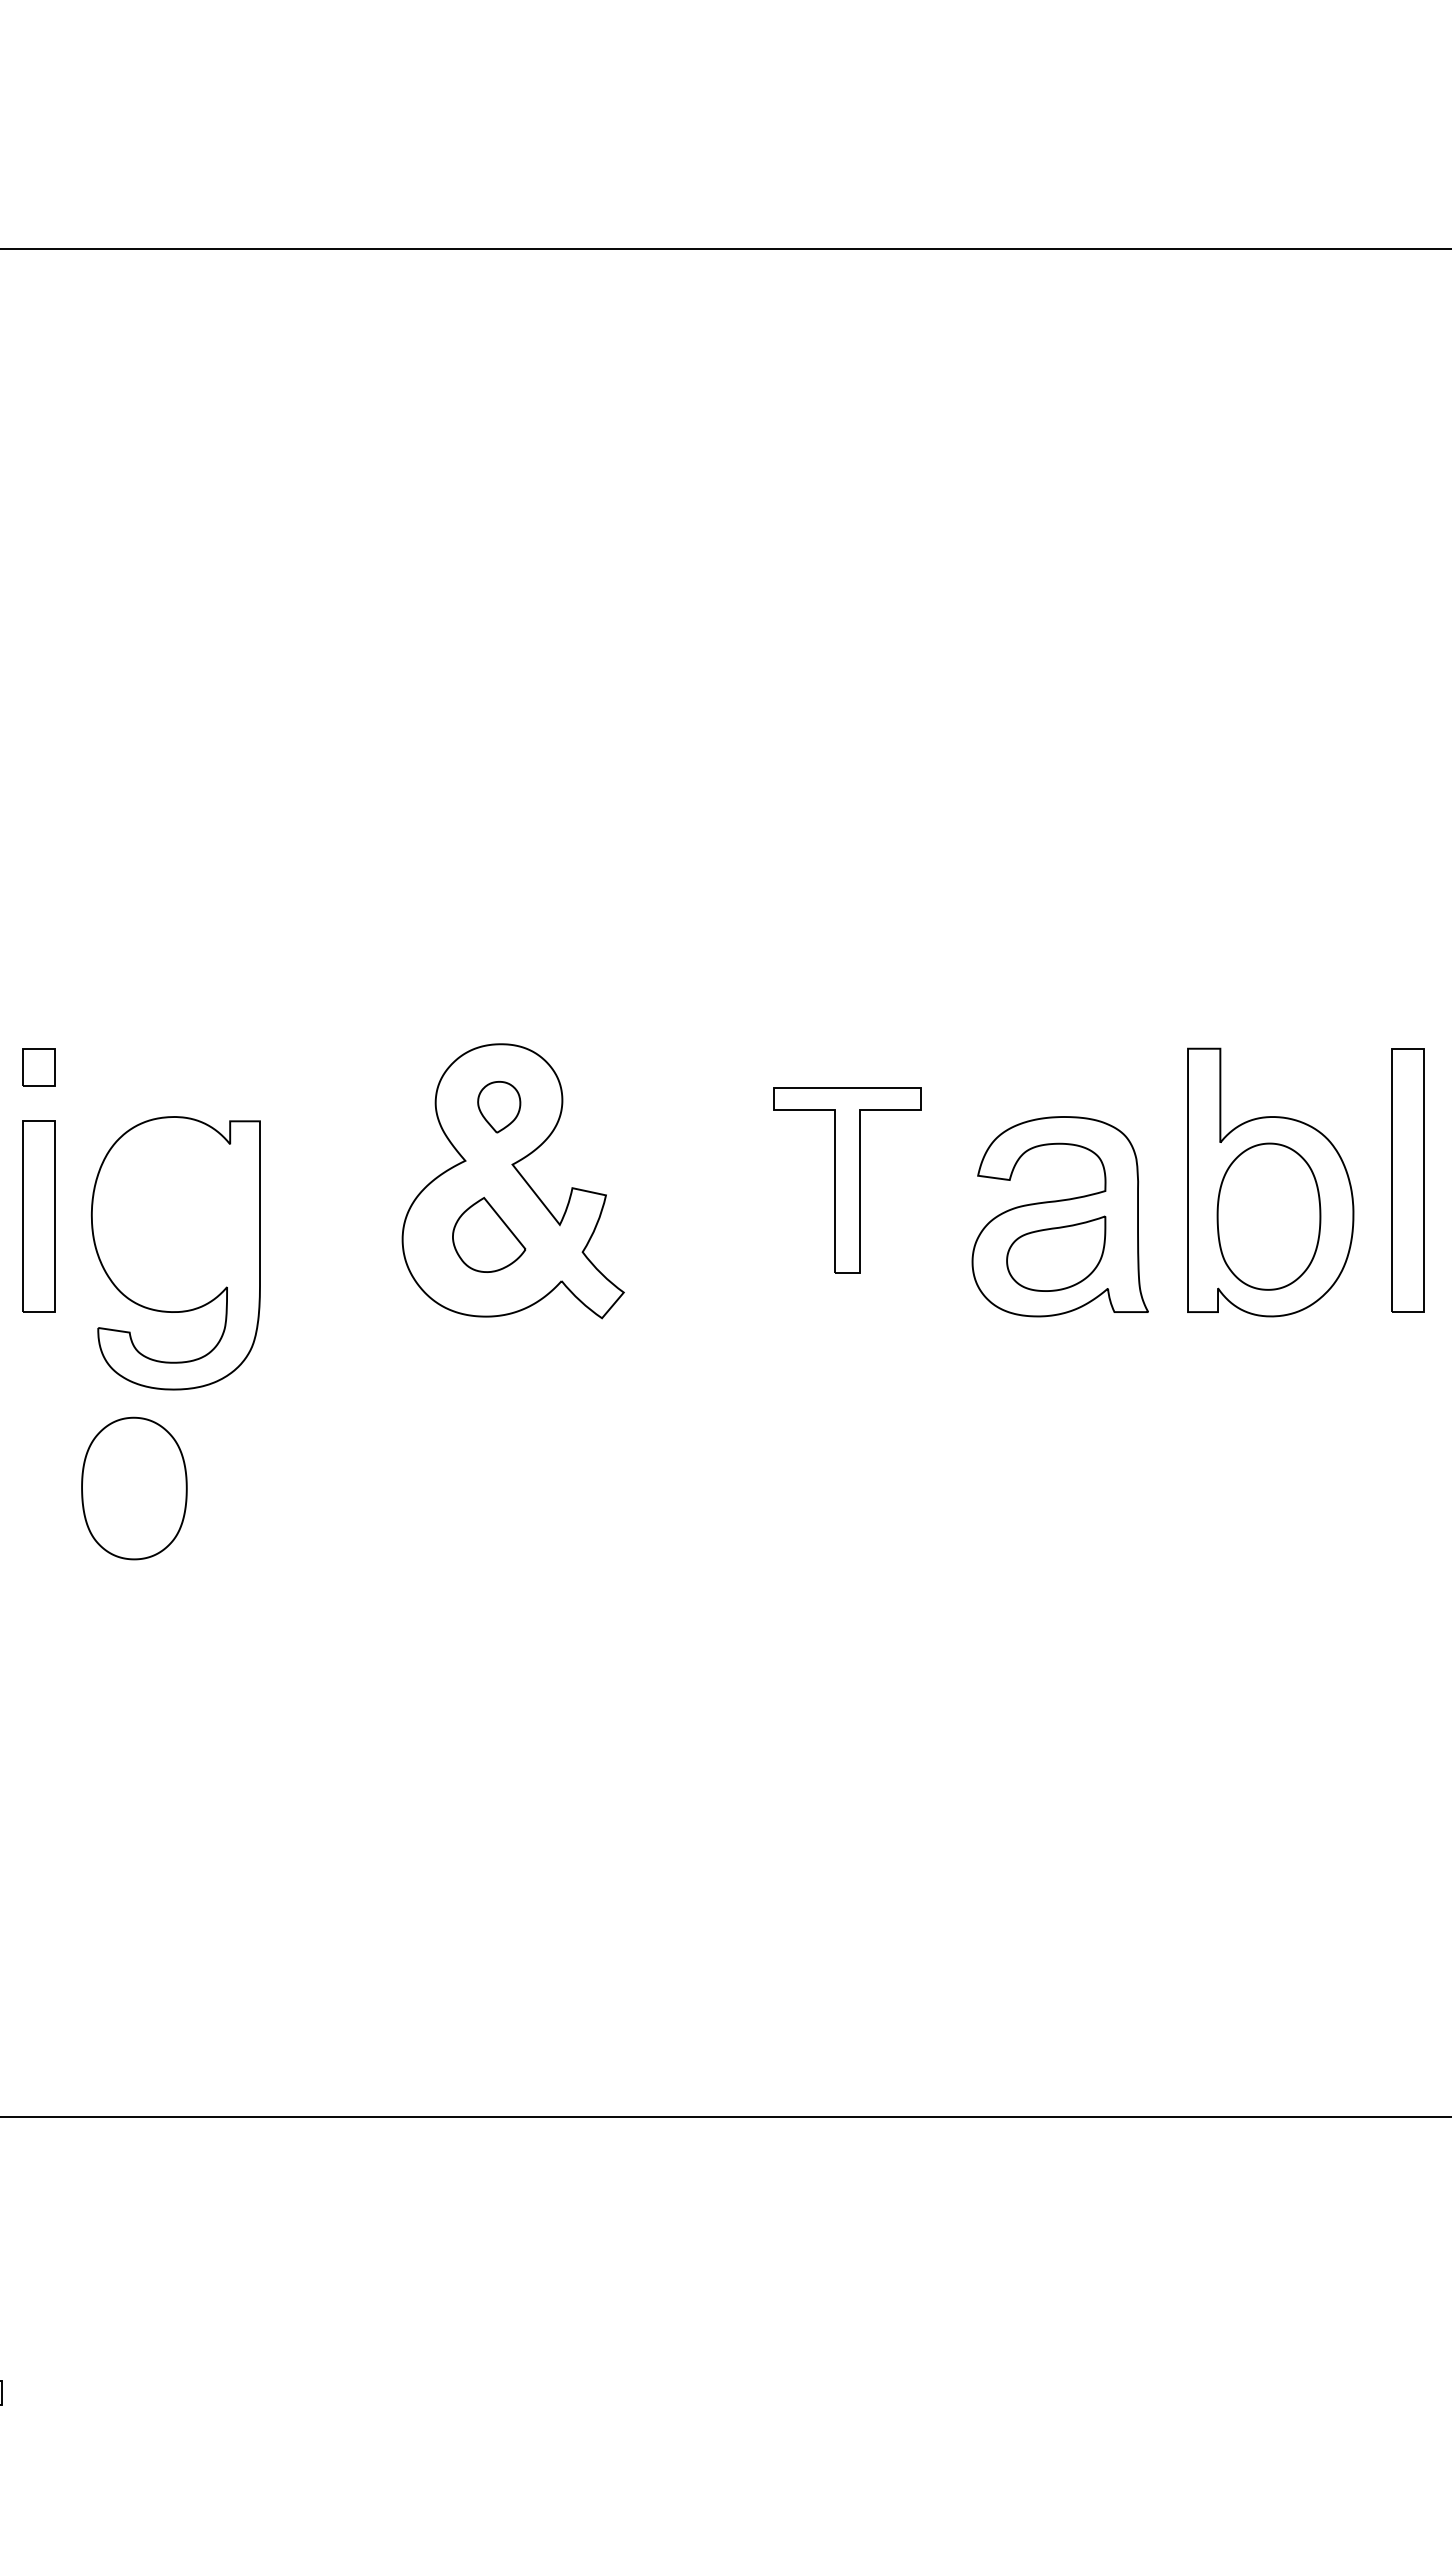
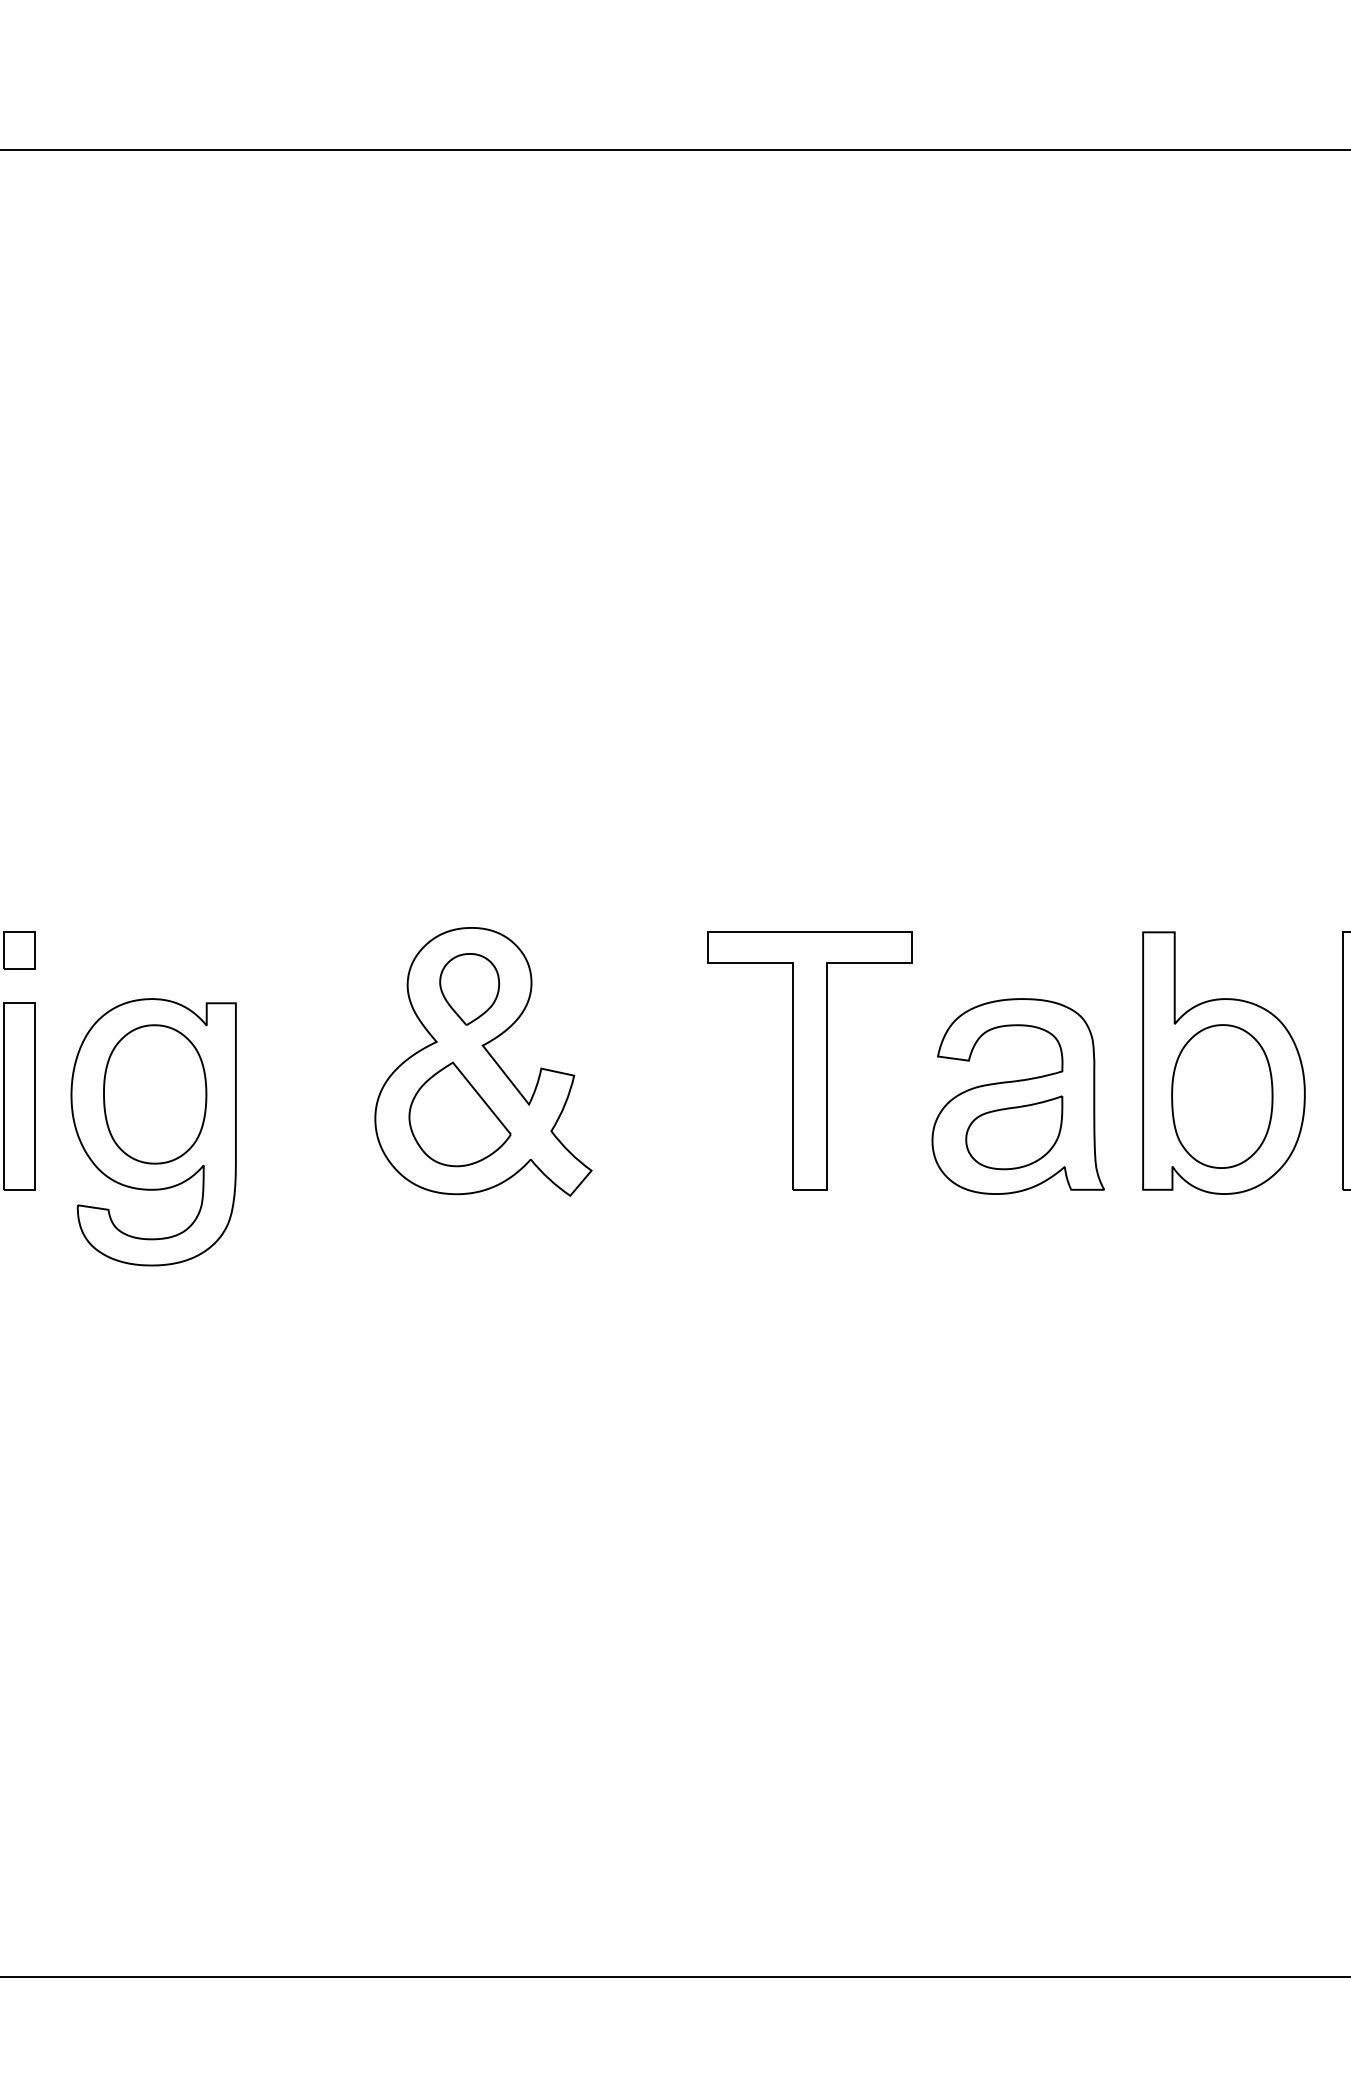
part: (499, 1107) -> (470, 989), size x1.43
part: (847, 1180) -> (810, 1061), size x1.43
part: (488, 1234) -> (459, 1113), size x1.43
part: (134, 1488) -> (155, 1094), moved

